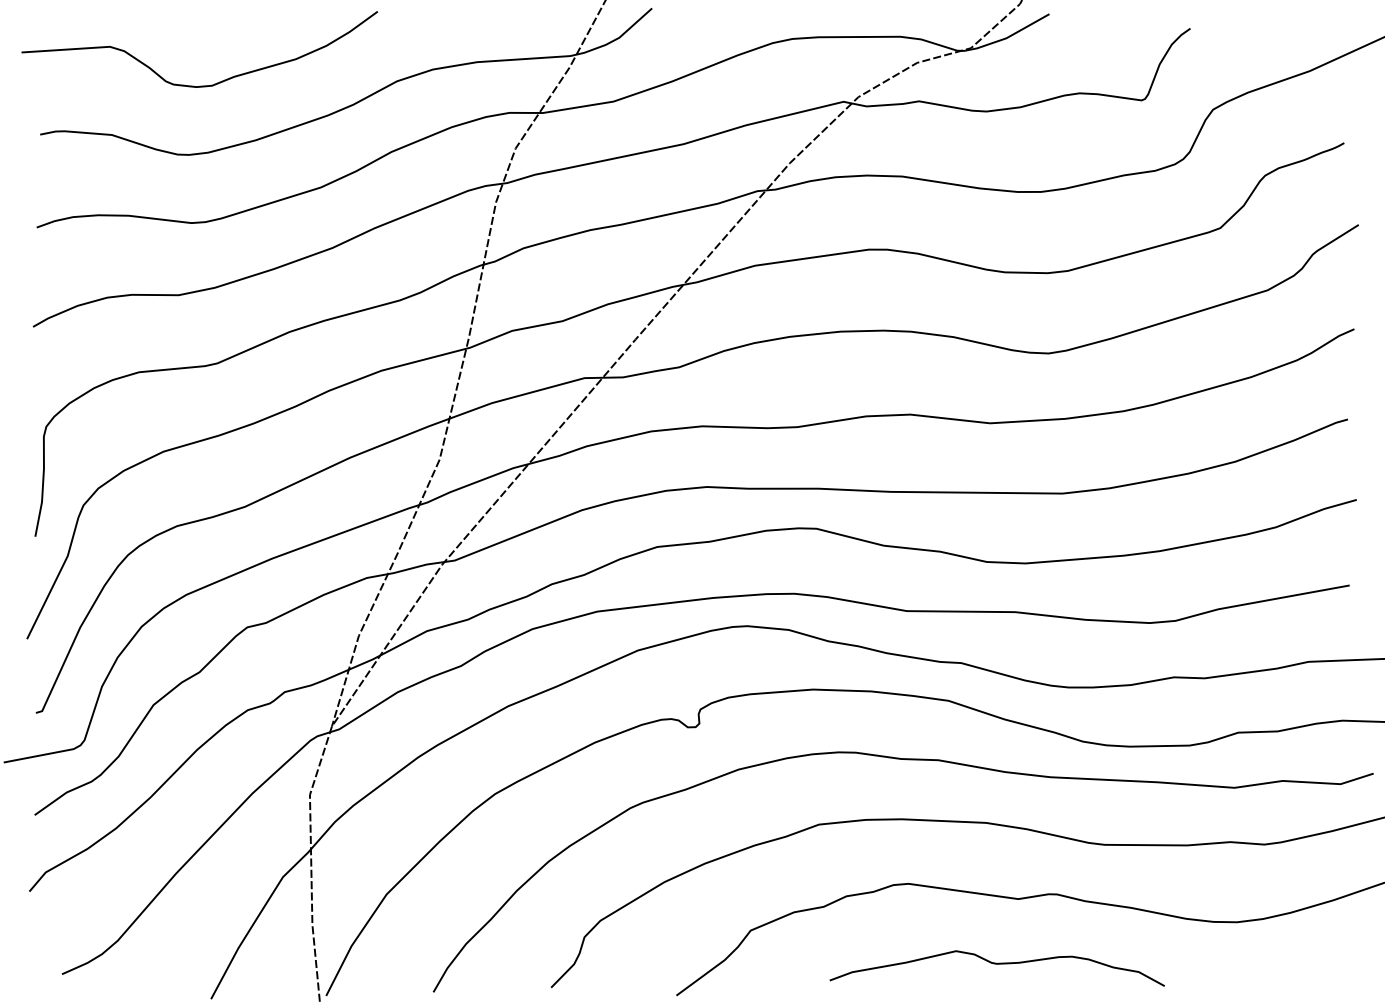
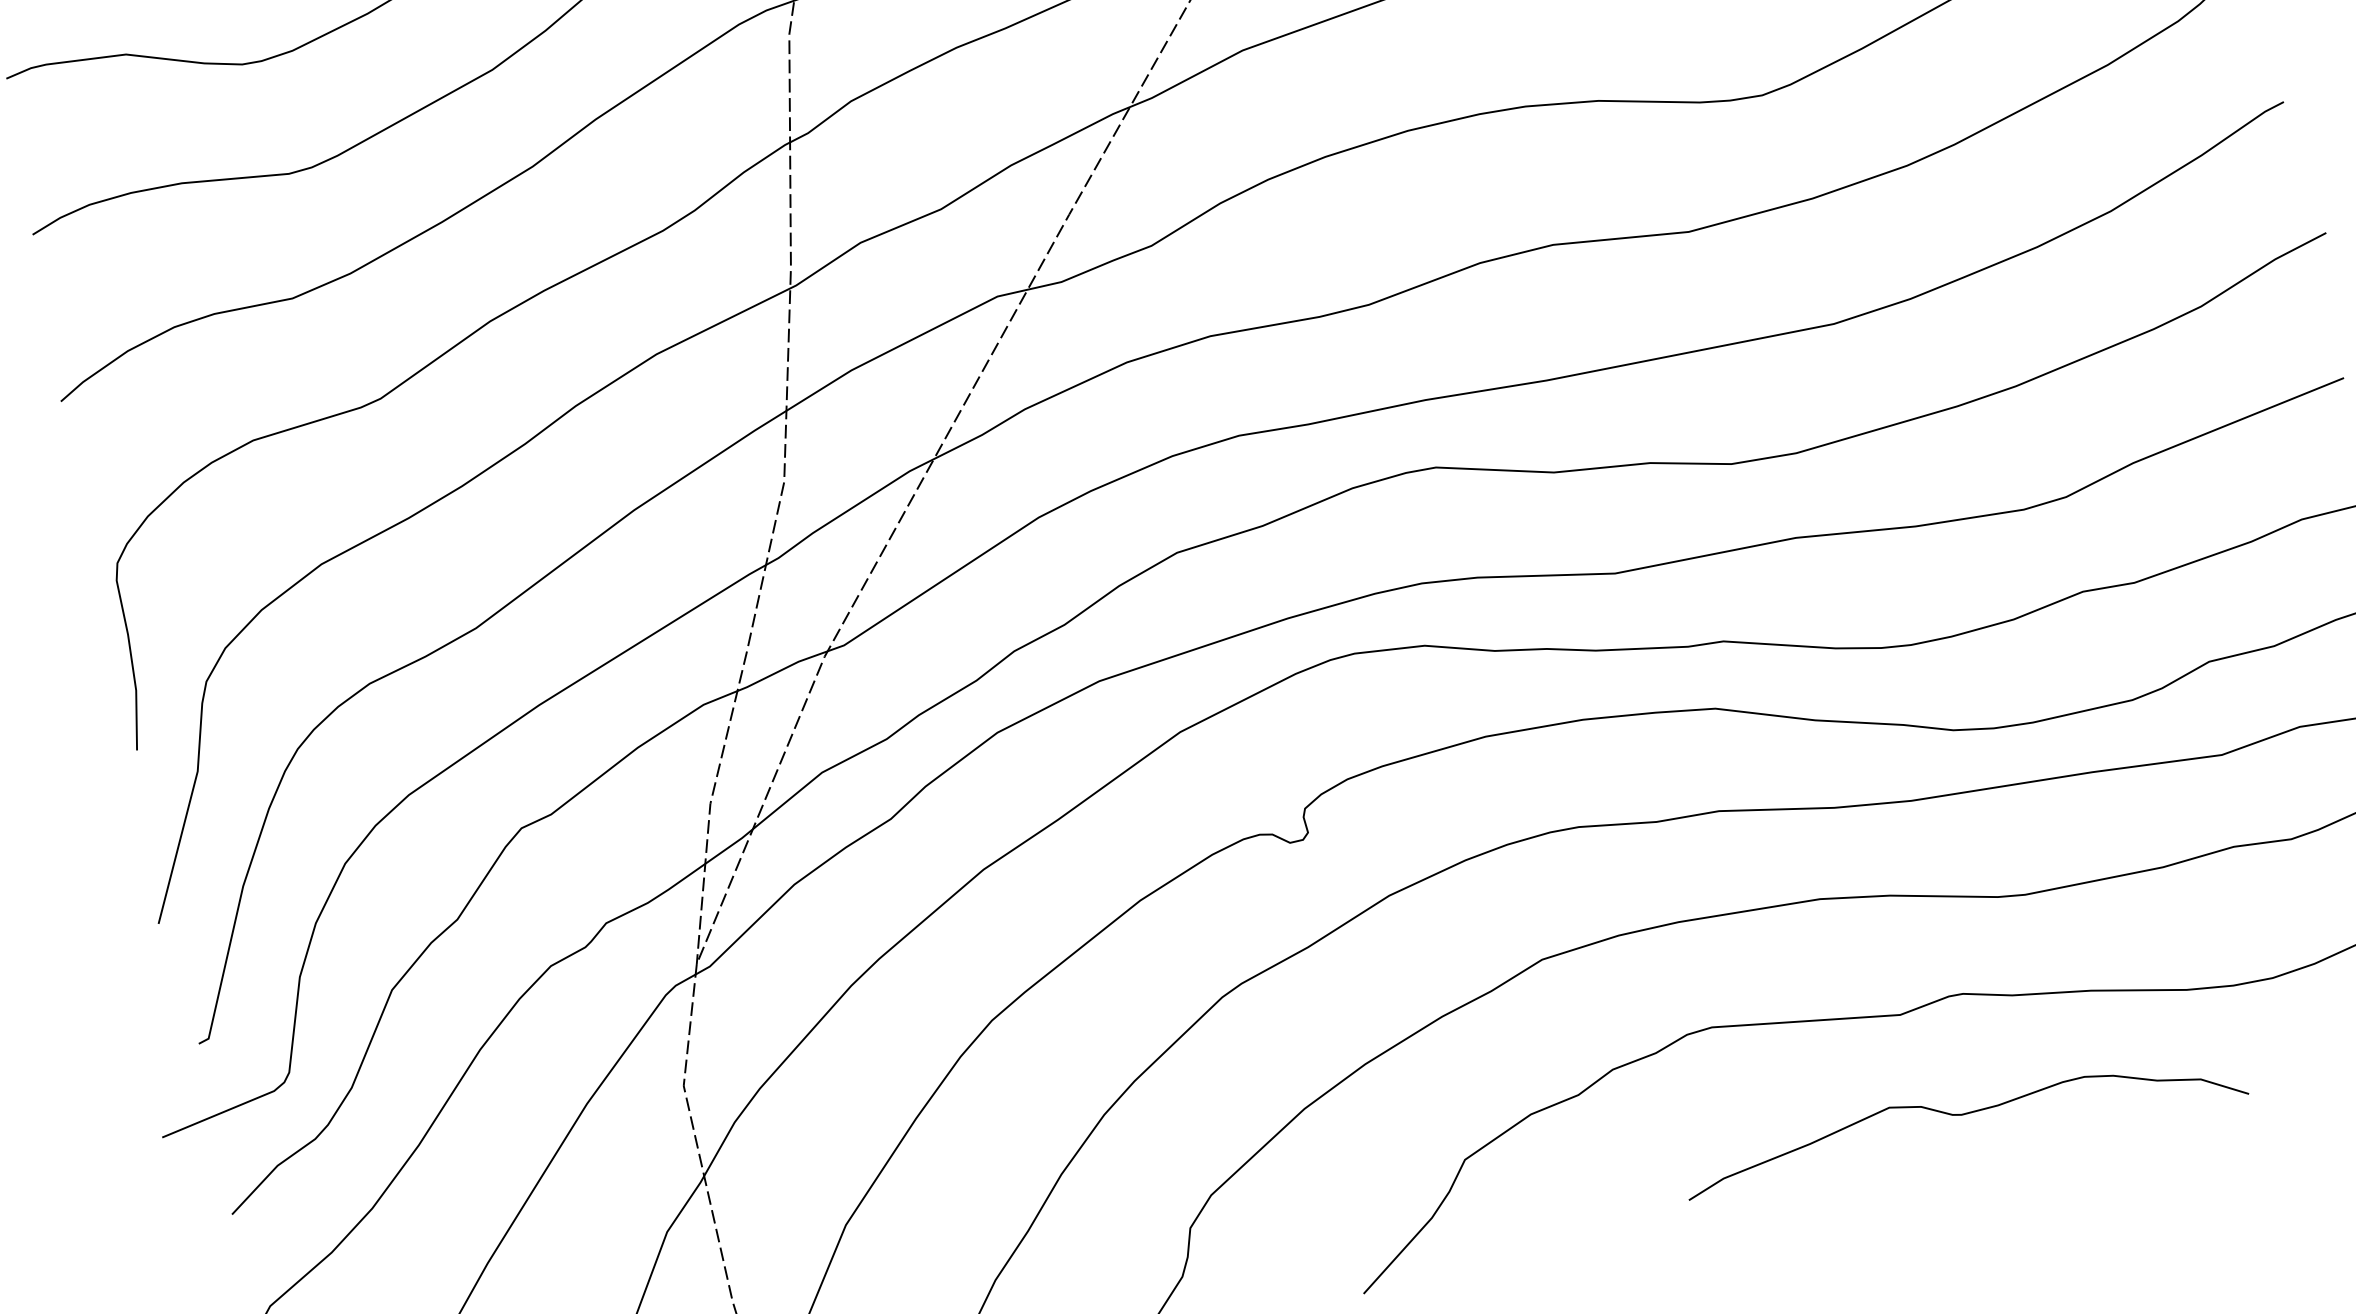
curve: (996, 964) -> (1961, 1115), moved

